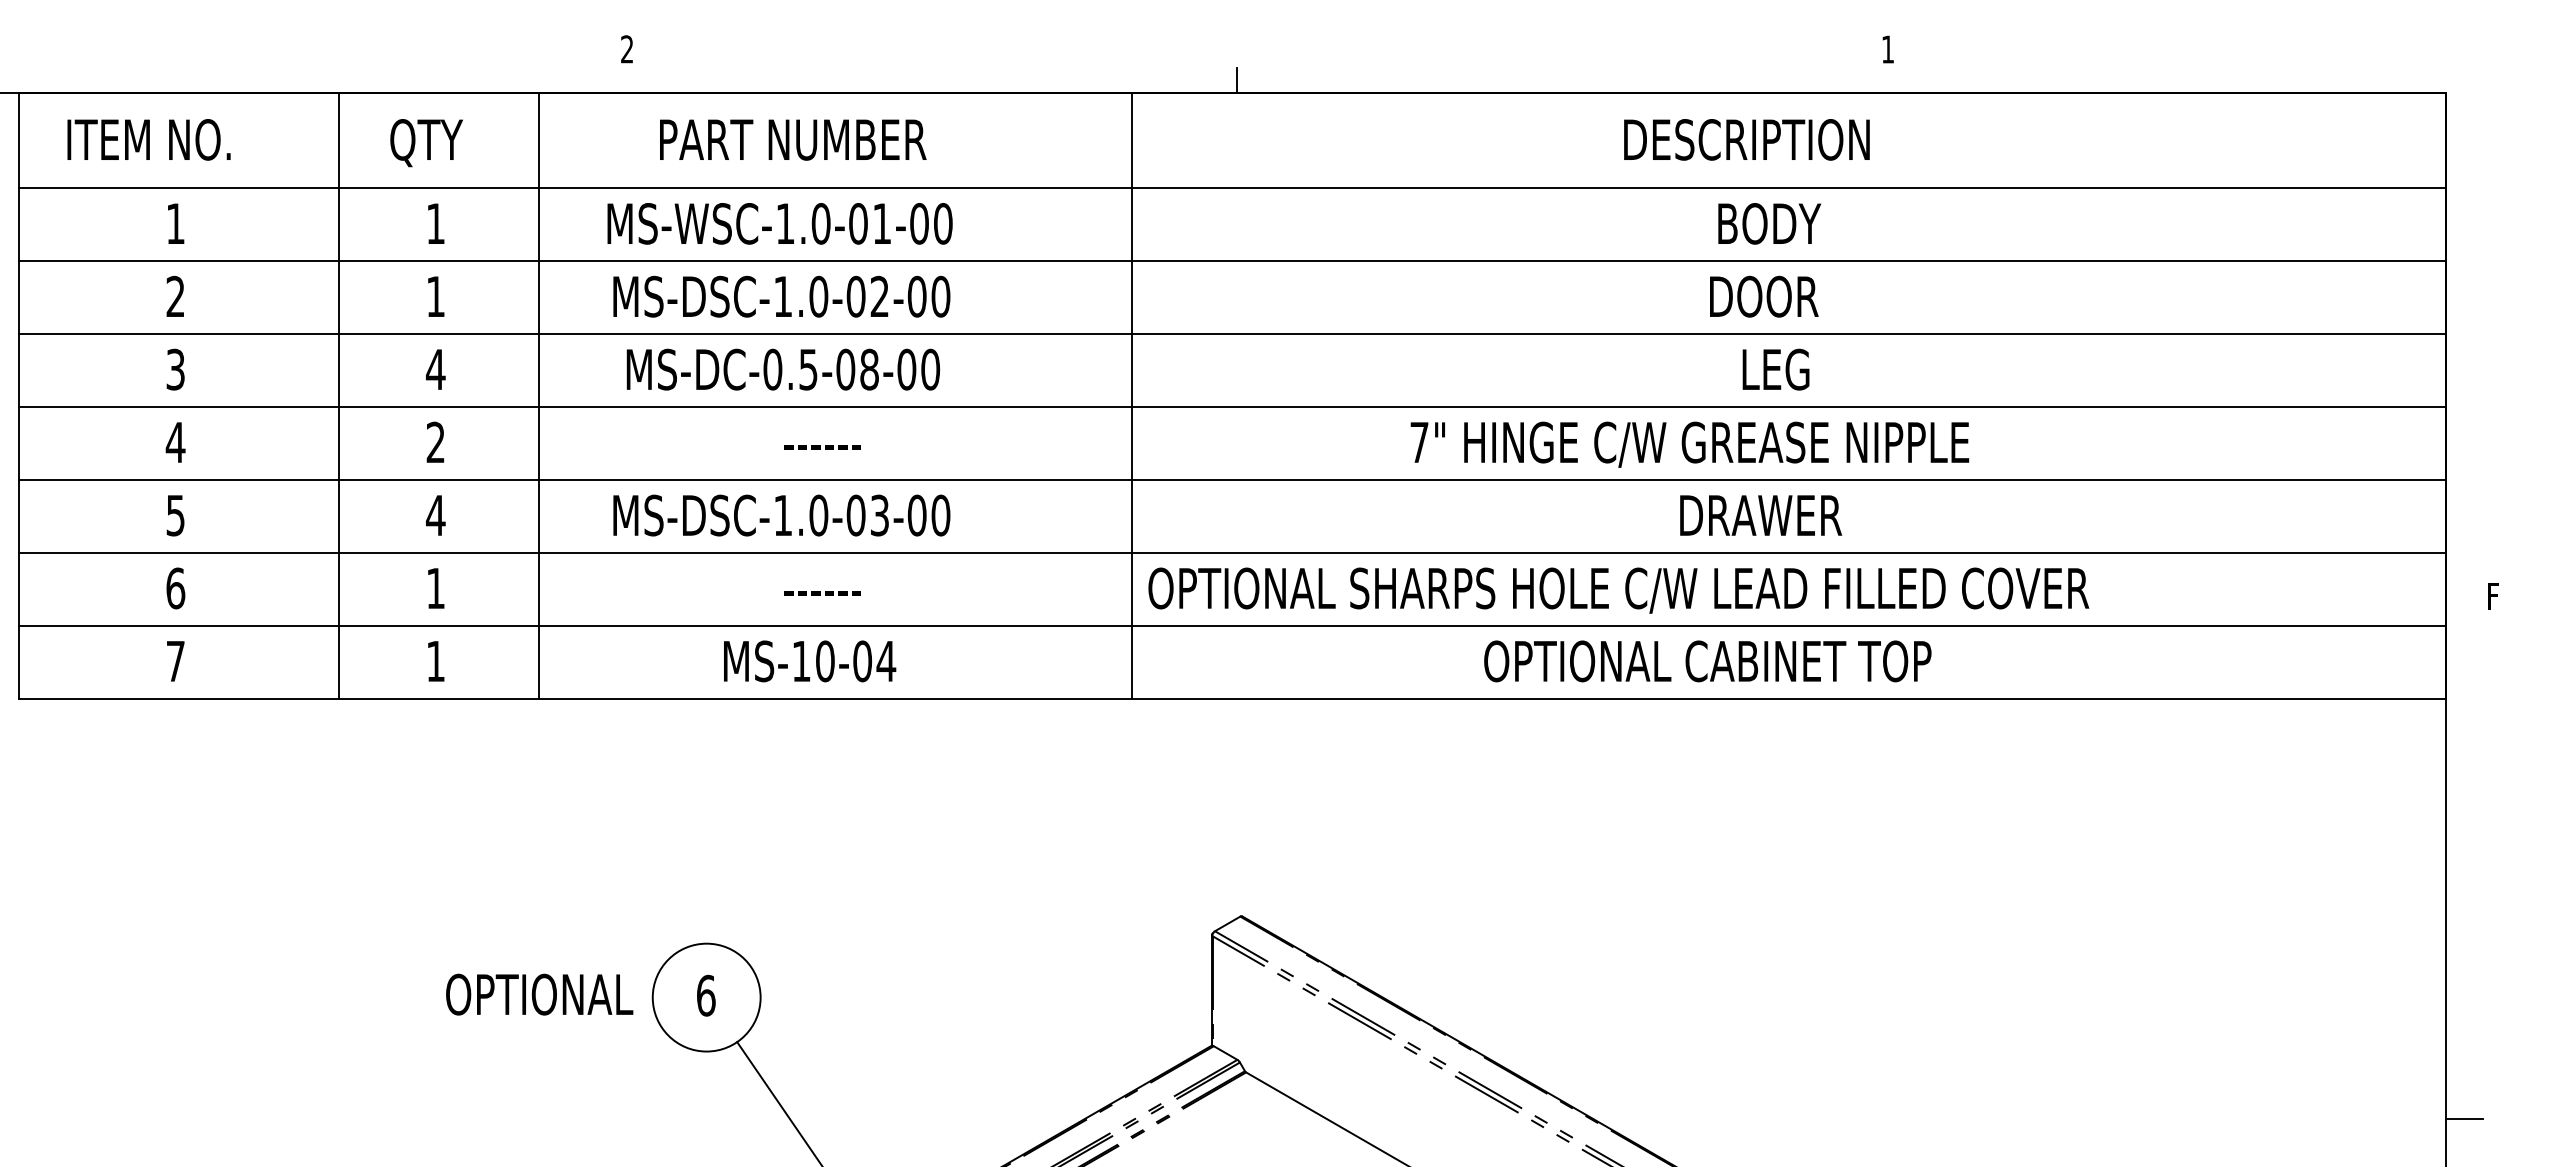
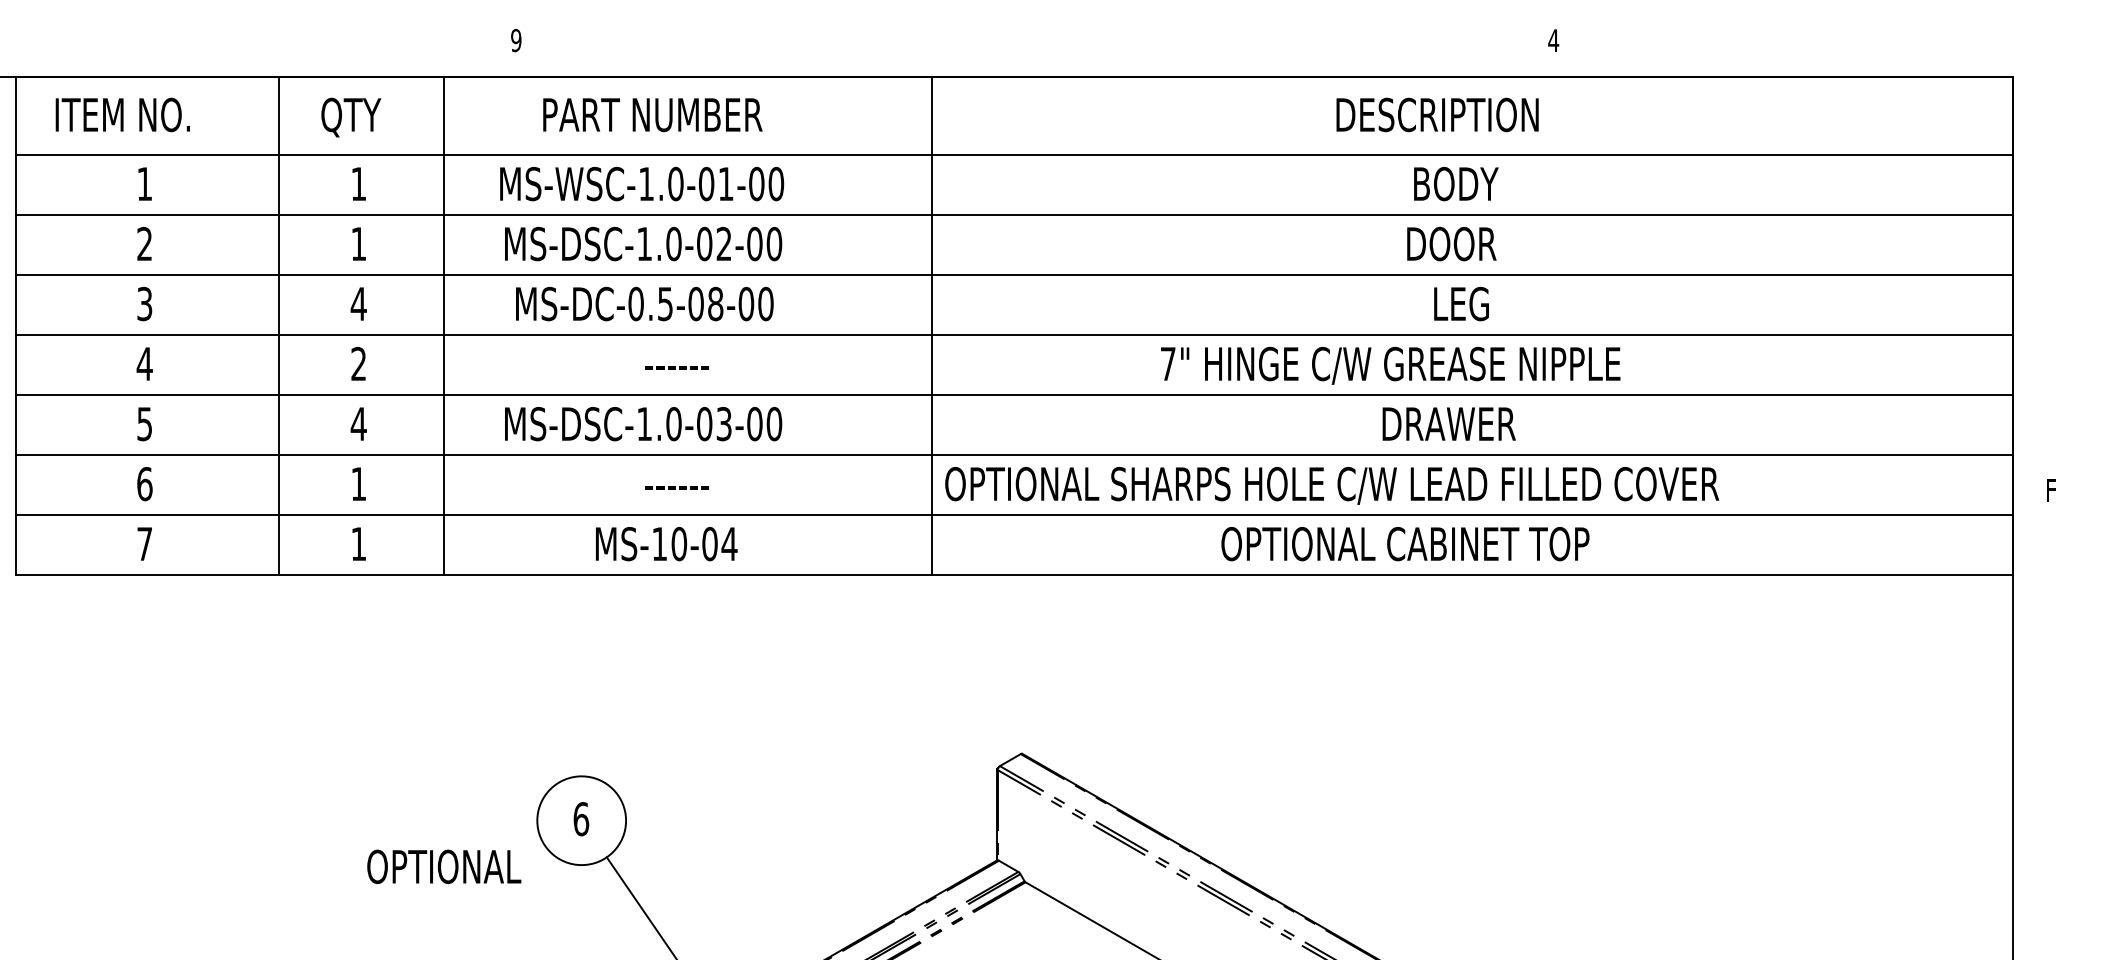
text: (626, 49) -> (515, 40), 2 -> 9
text: (1887, 49) -> (1553, 40), 1 -> 4
line: (1237, 80) -> (1018, 66), removed
text: (539, 994) -> (444, 866), moved
line: (2464, 1119) -> (2028, 921), removed

